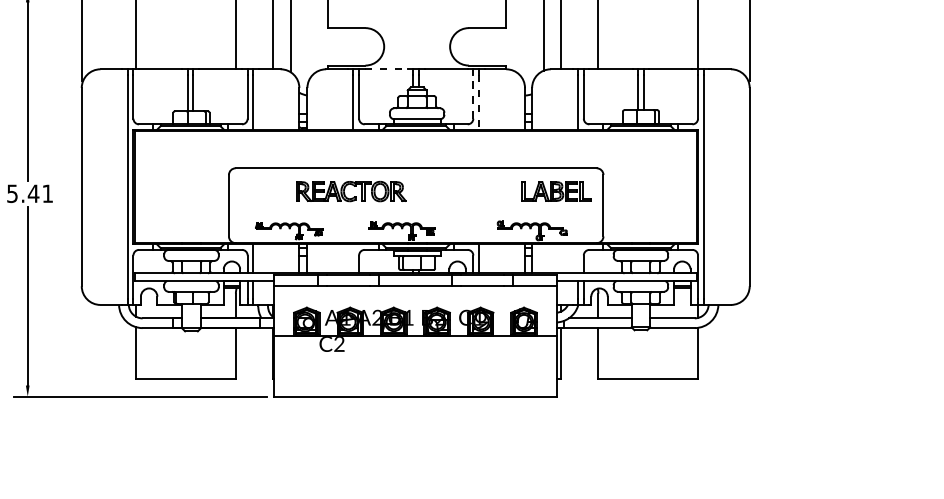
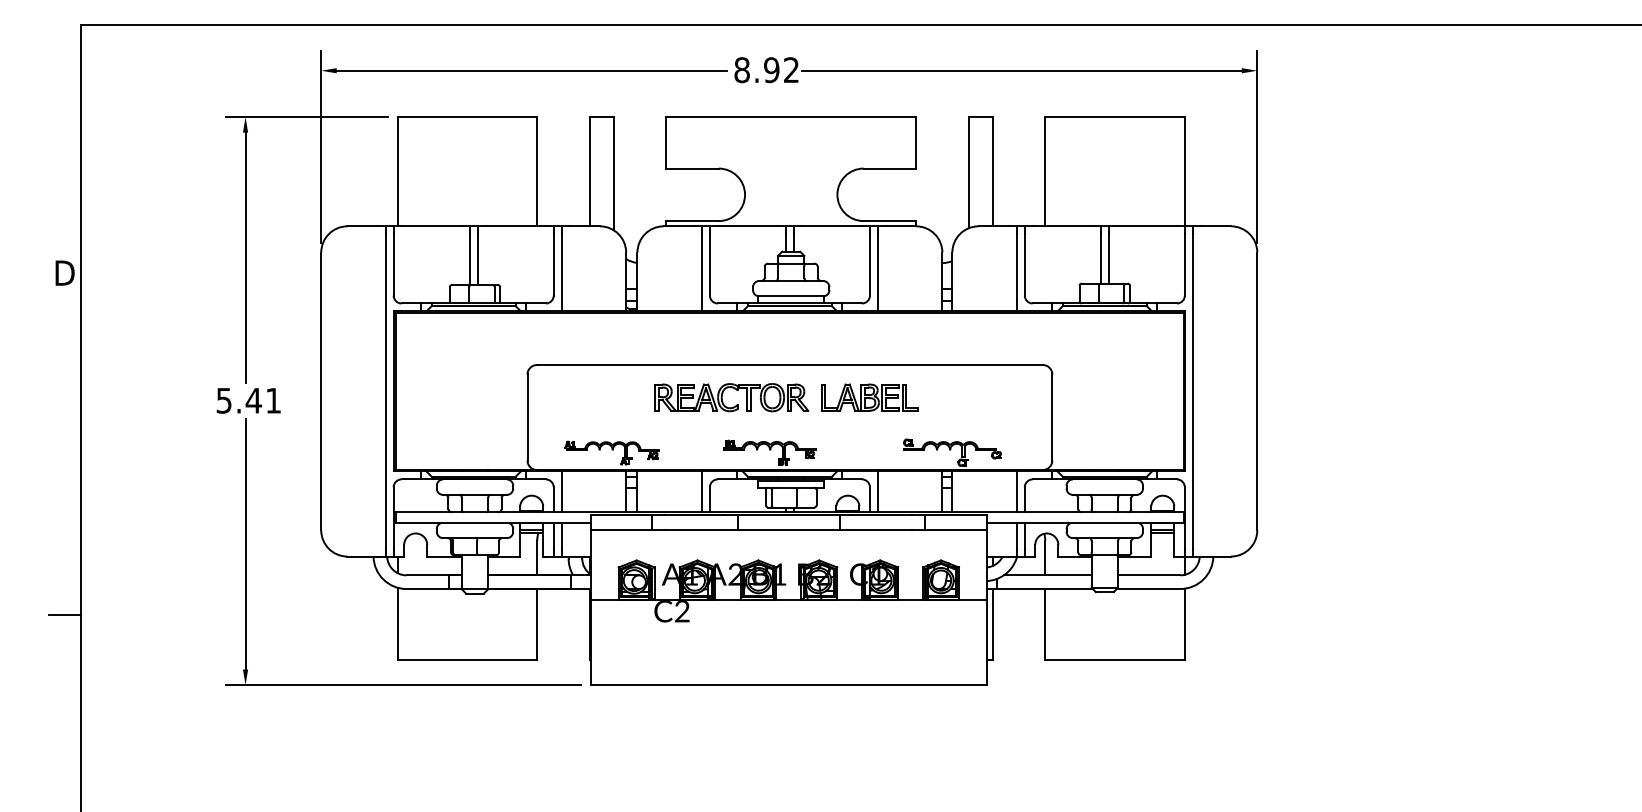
line: (386, 69) -> (748, 226), dashed -> solid
line: (473, 96) -> (869, 264), dashed -> solid
line: (478, 102) -> (877, 273), dashed -> solid
part: (353, 185) -> (734, 389), moved
part: (556, 191) -> (869, 397), moved
line: (353, 258) -> (702, 491), added
line: (577, 258) -> (1016, 491), added

